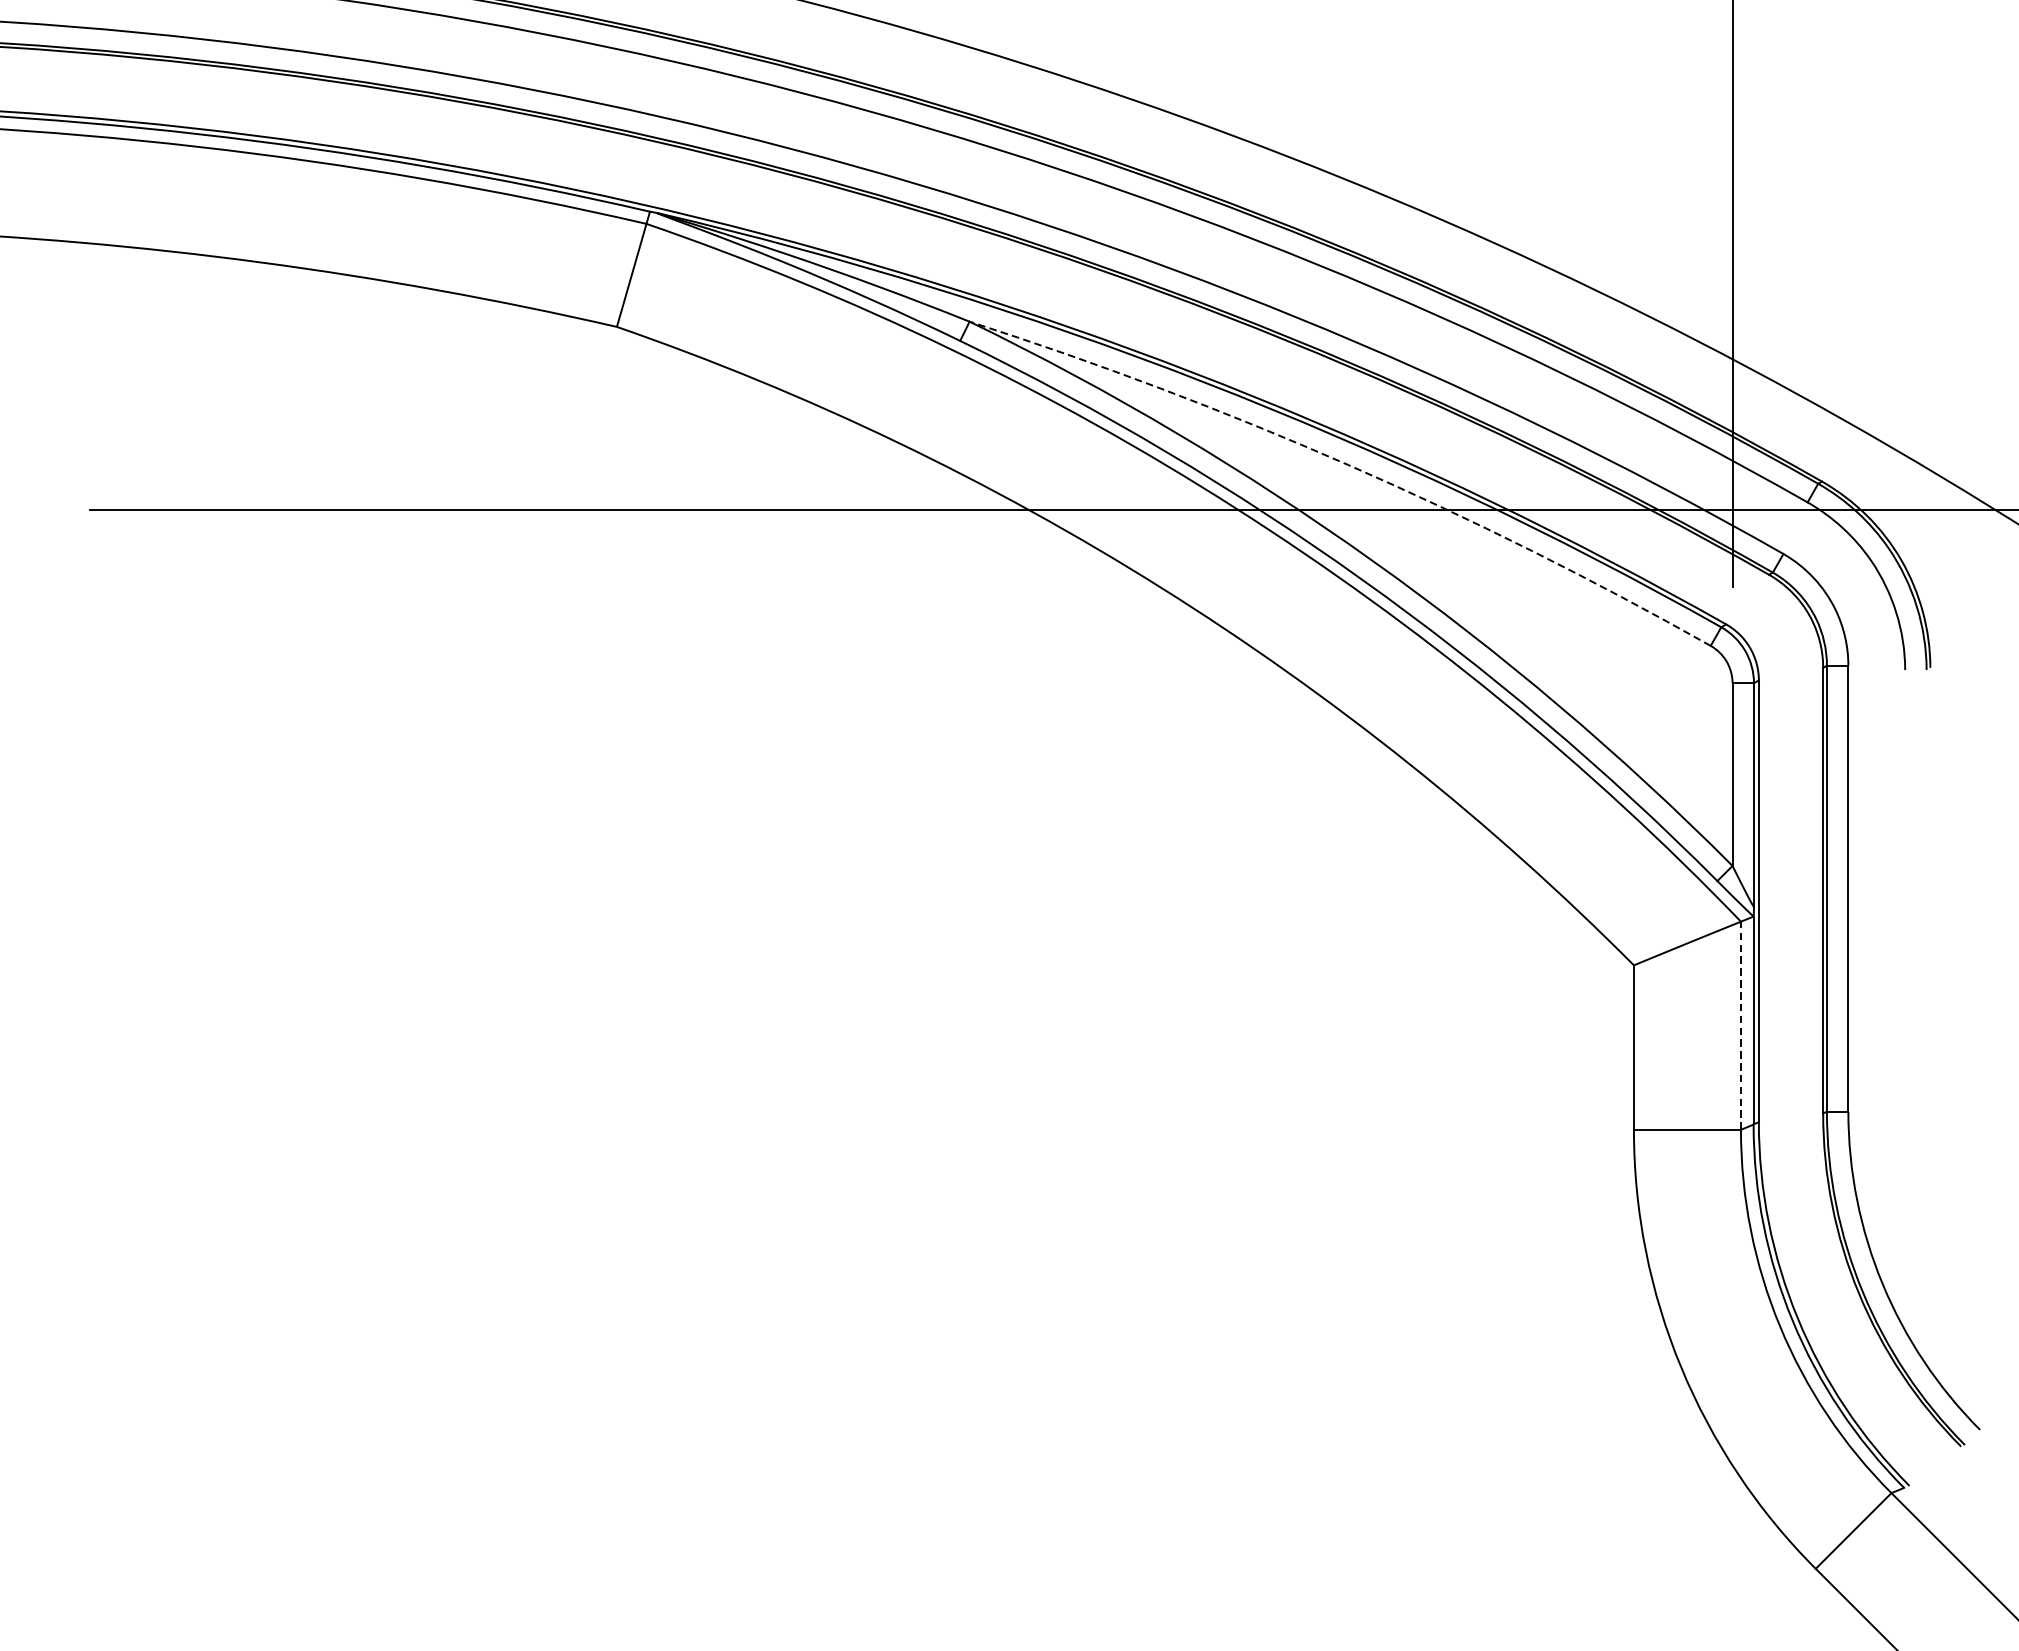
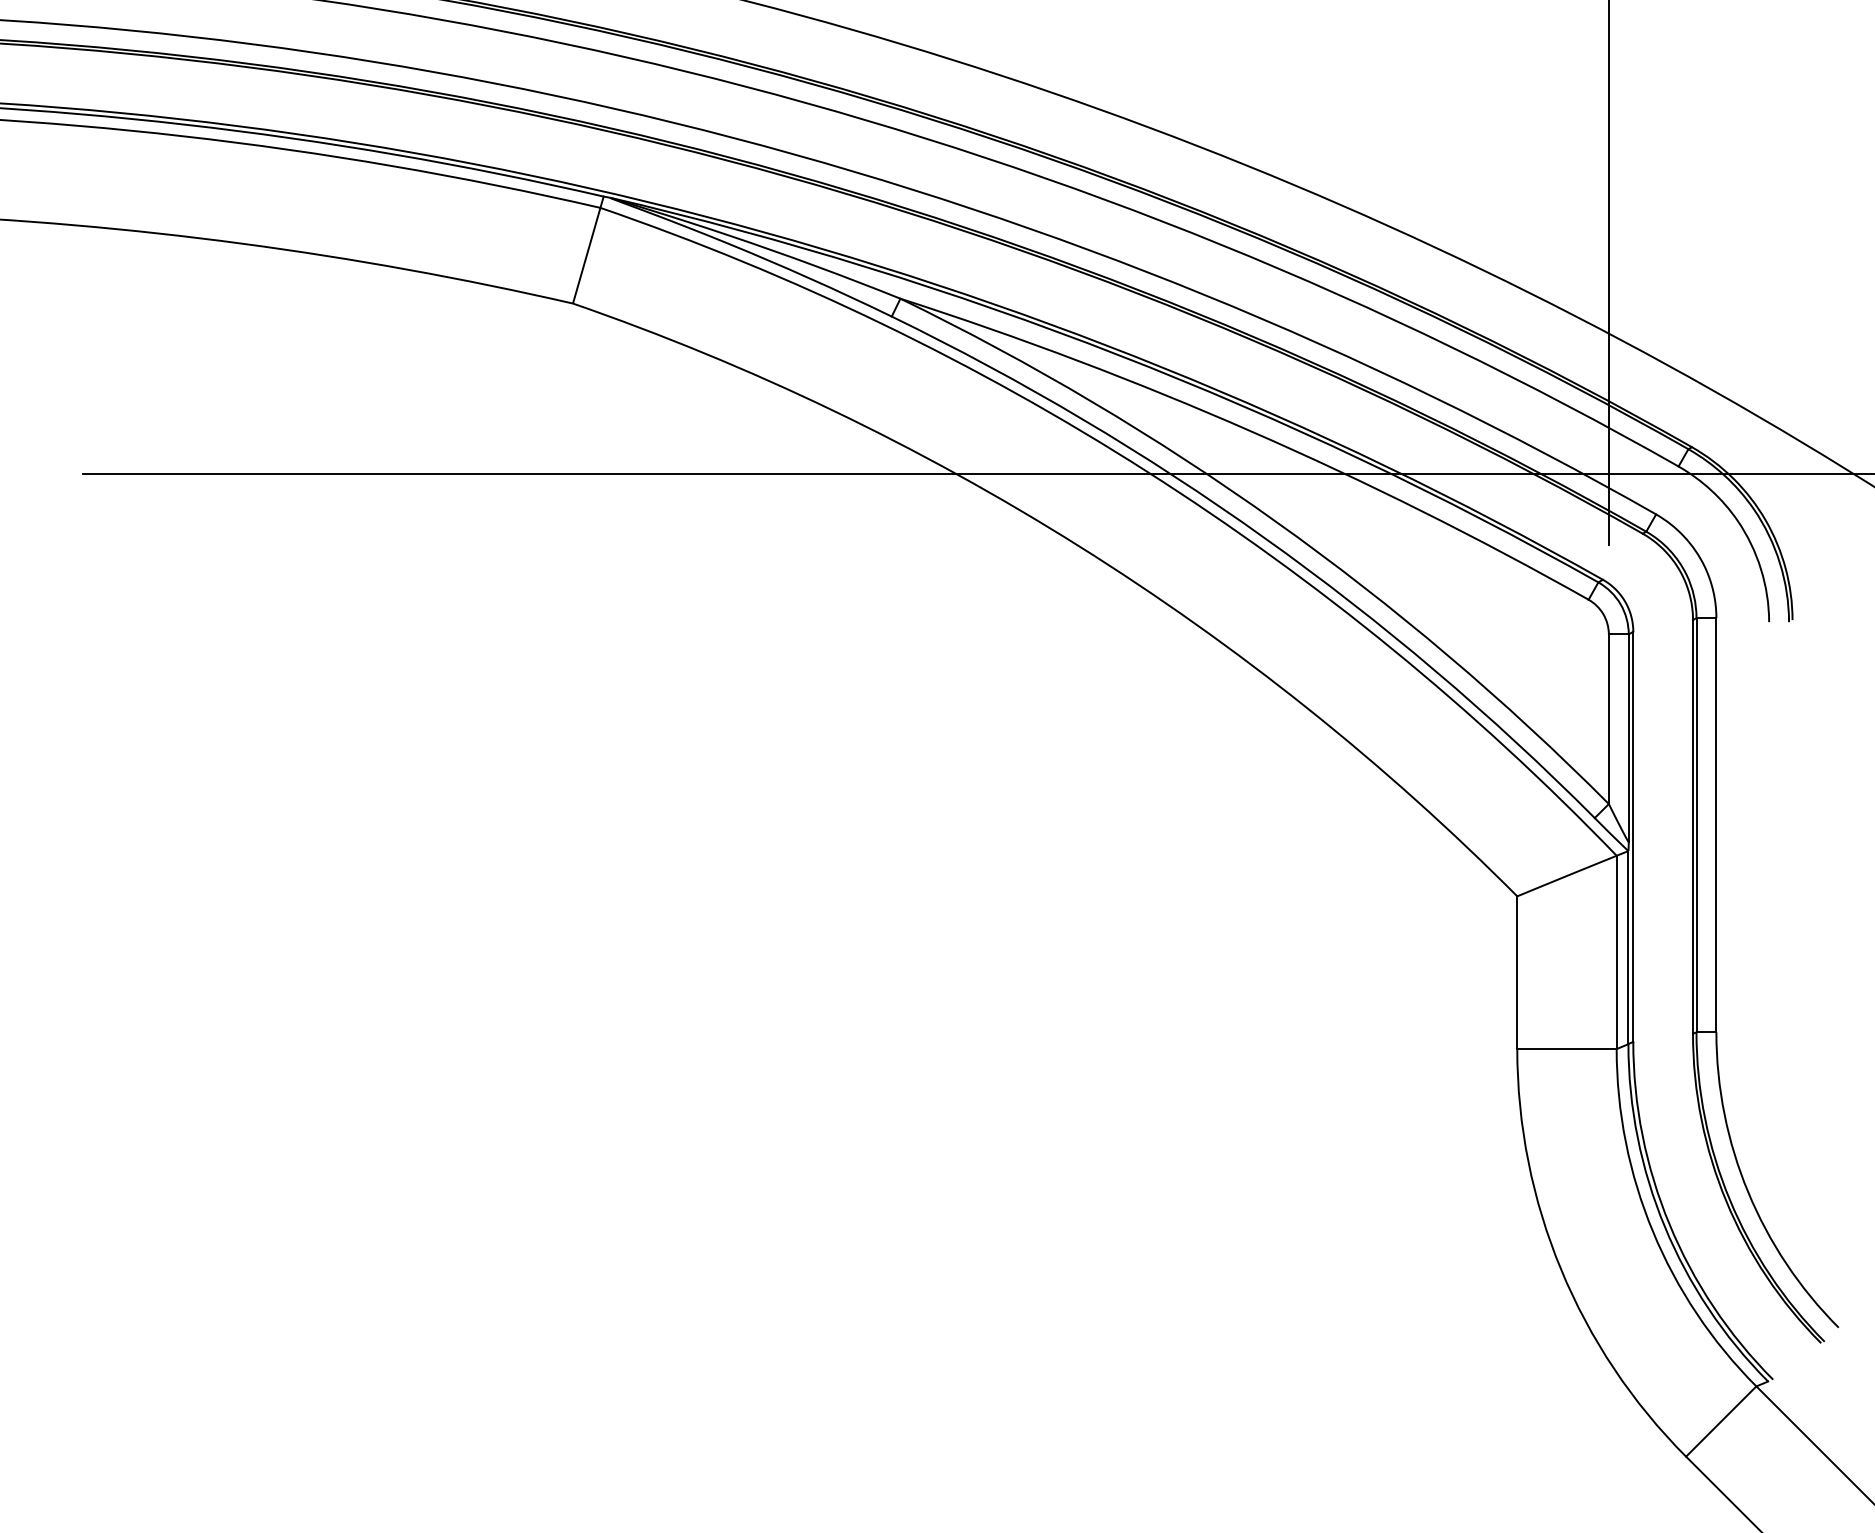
arc: (1348, 464) -> (1252, 431), dashed -> solid
line: (1740, 1025) -> (1616, 952), dashed -> solid

